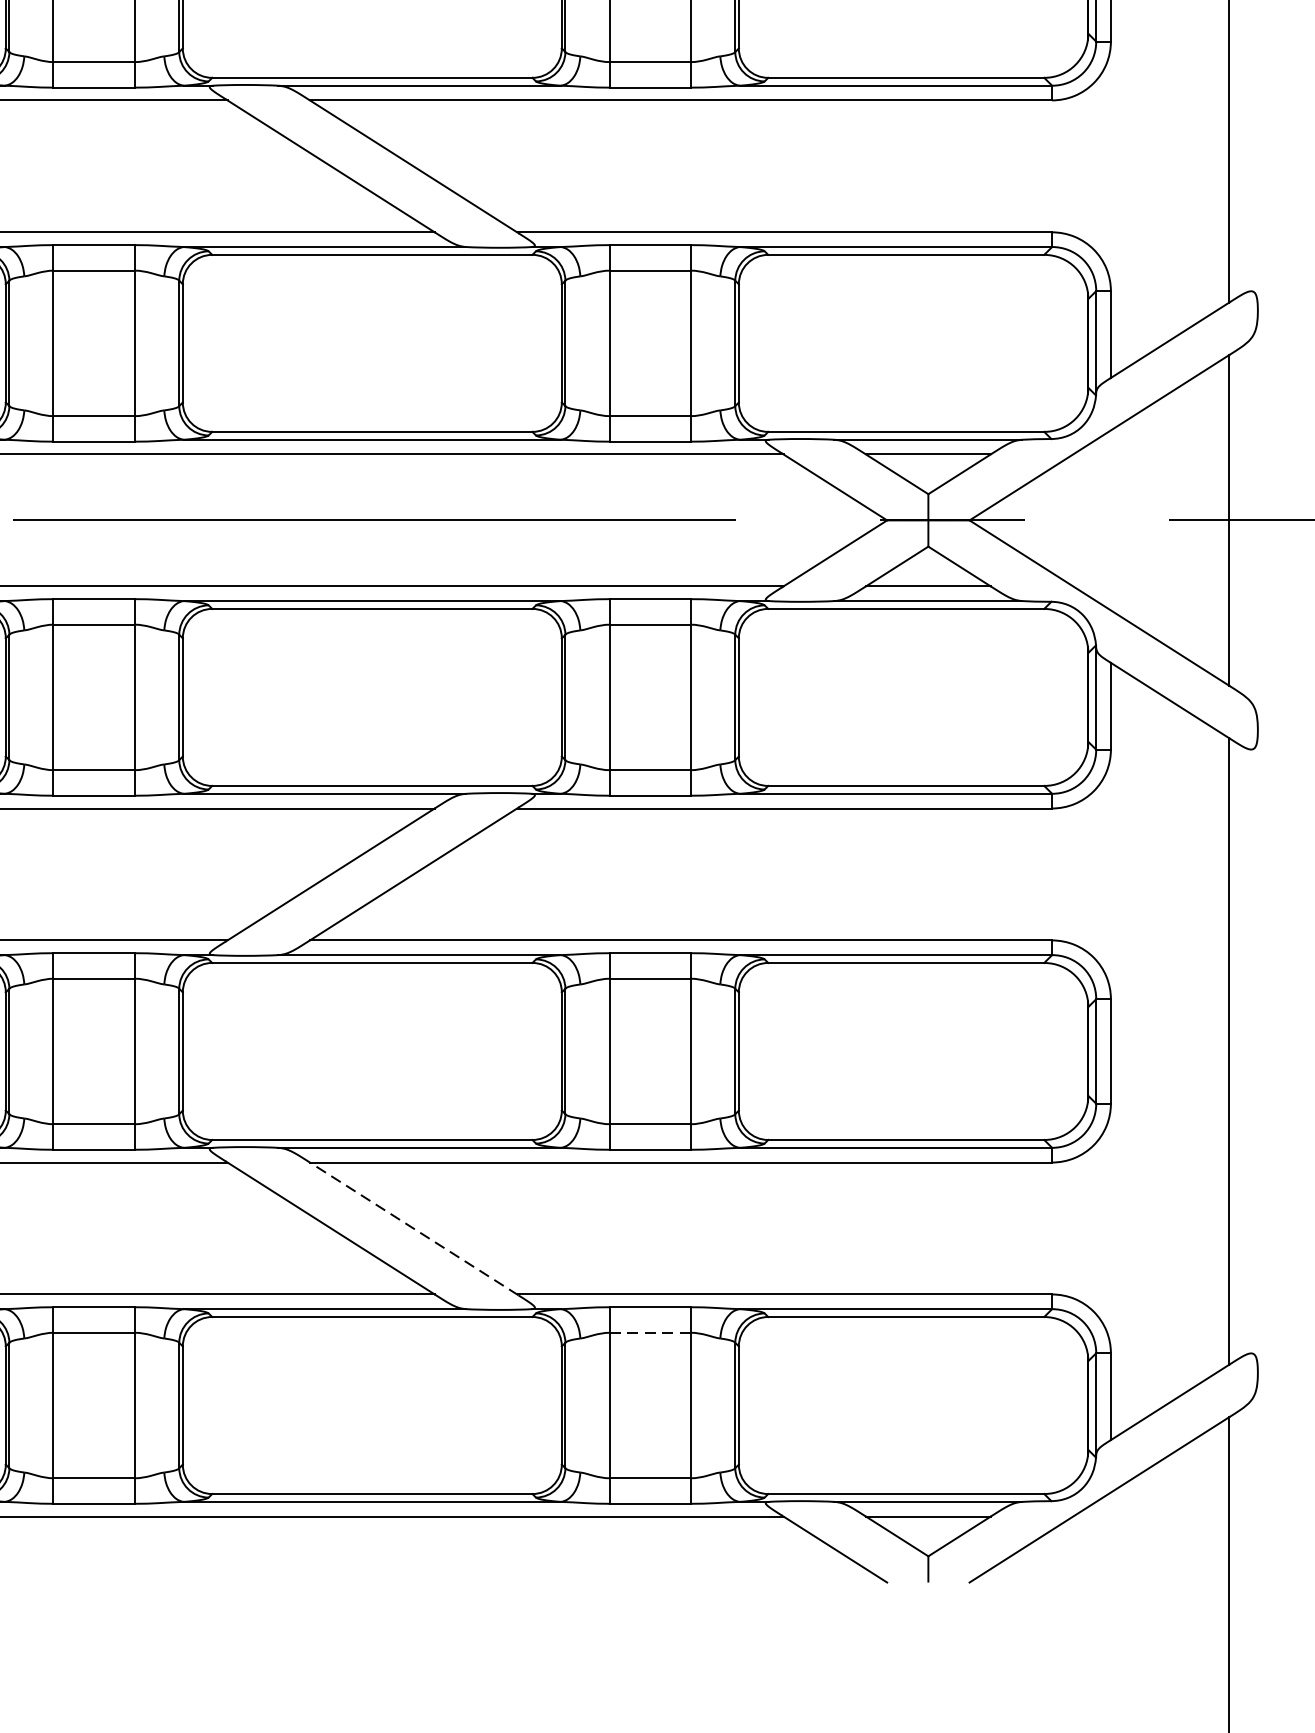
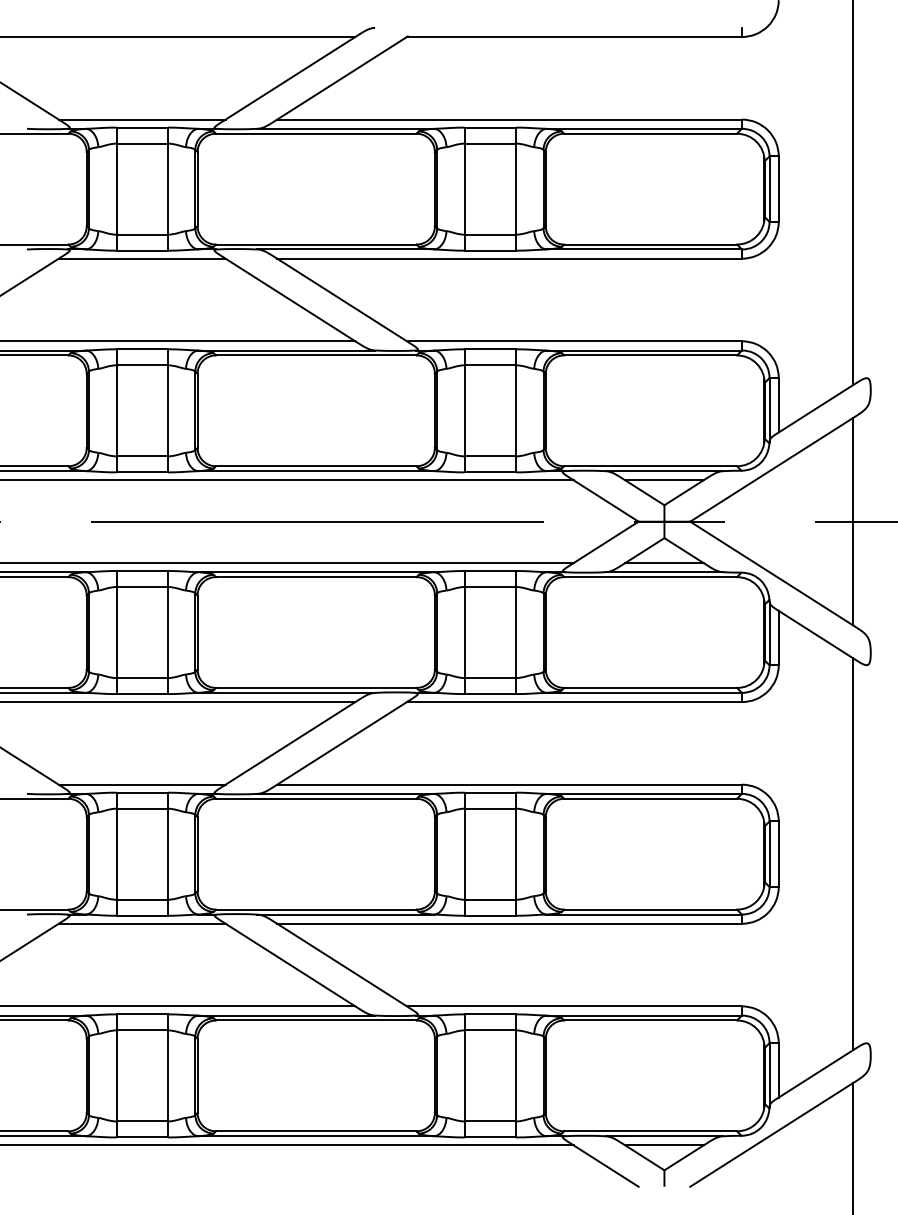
line: (414, 1229) -> (342, 965), dashed -> solid
line: (650, 1332) -> (490, 1030), dashed -> solid

